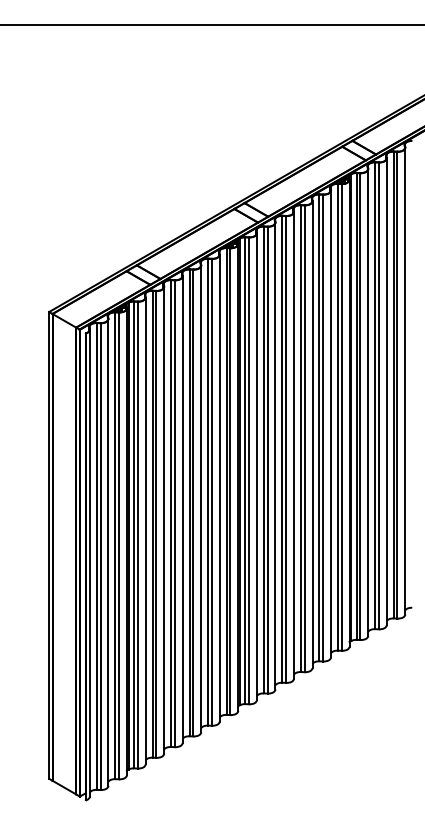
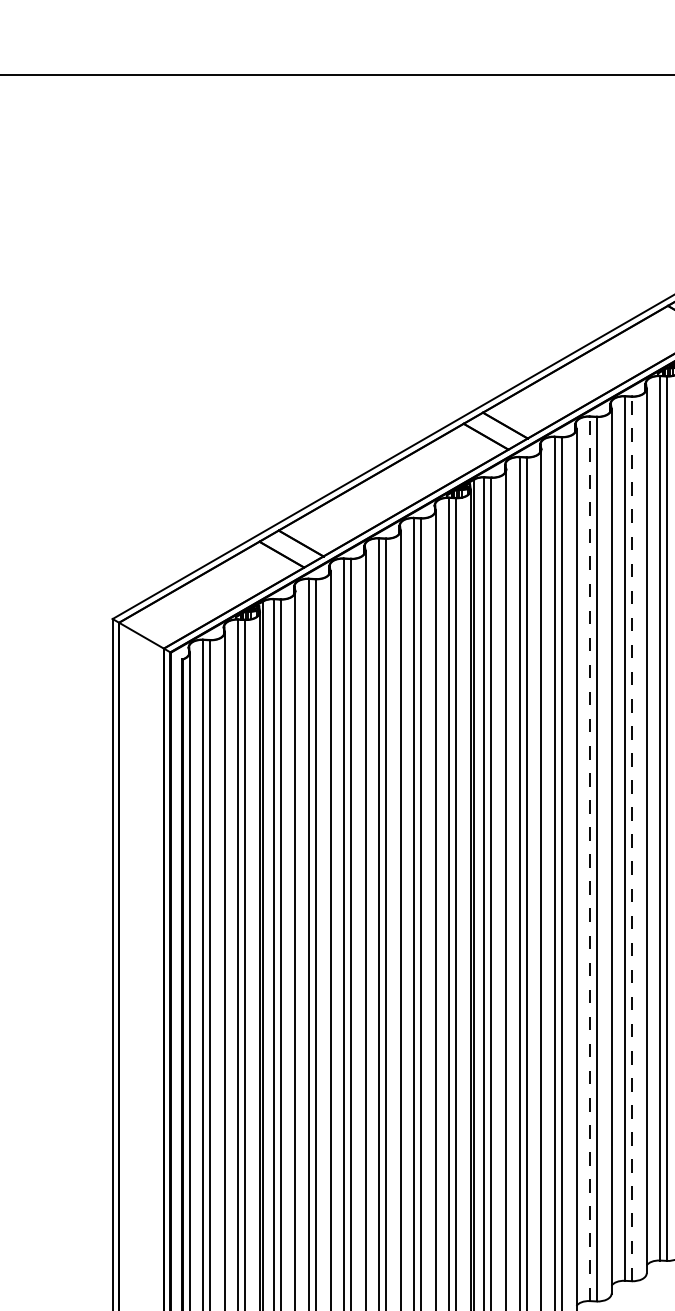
line: (323, 427) -> (632, 837), solid -> dashed
line: (300, 438) -> (588, 858), solid -> dashed

